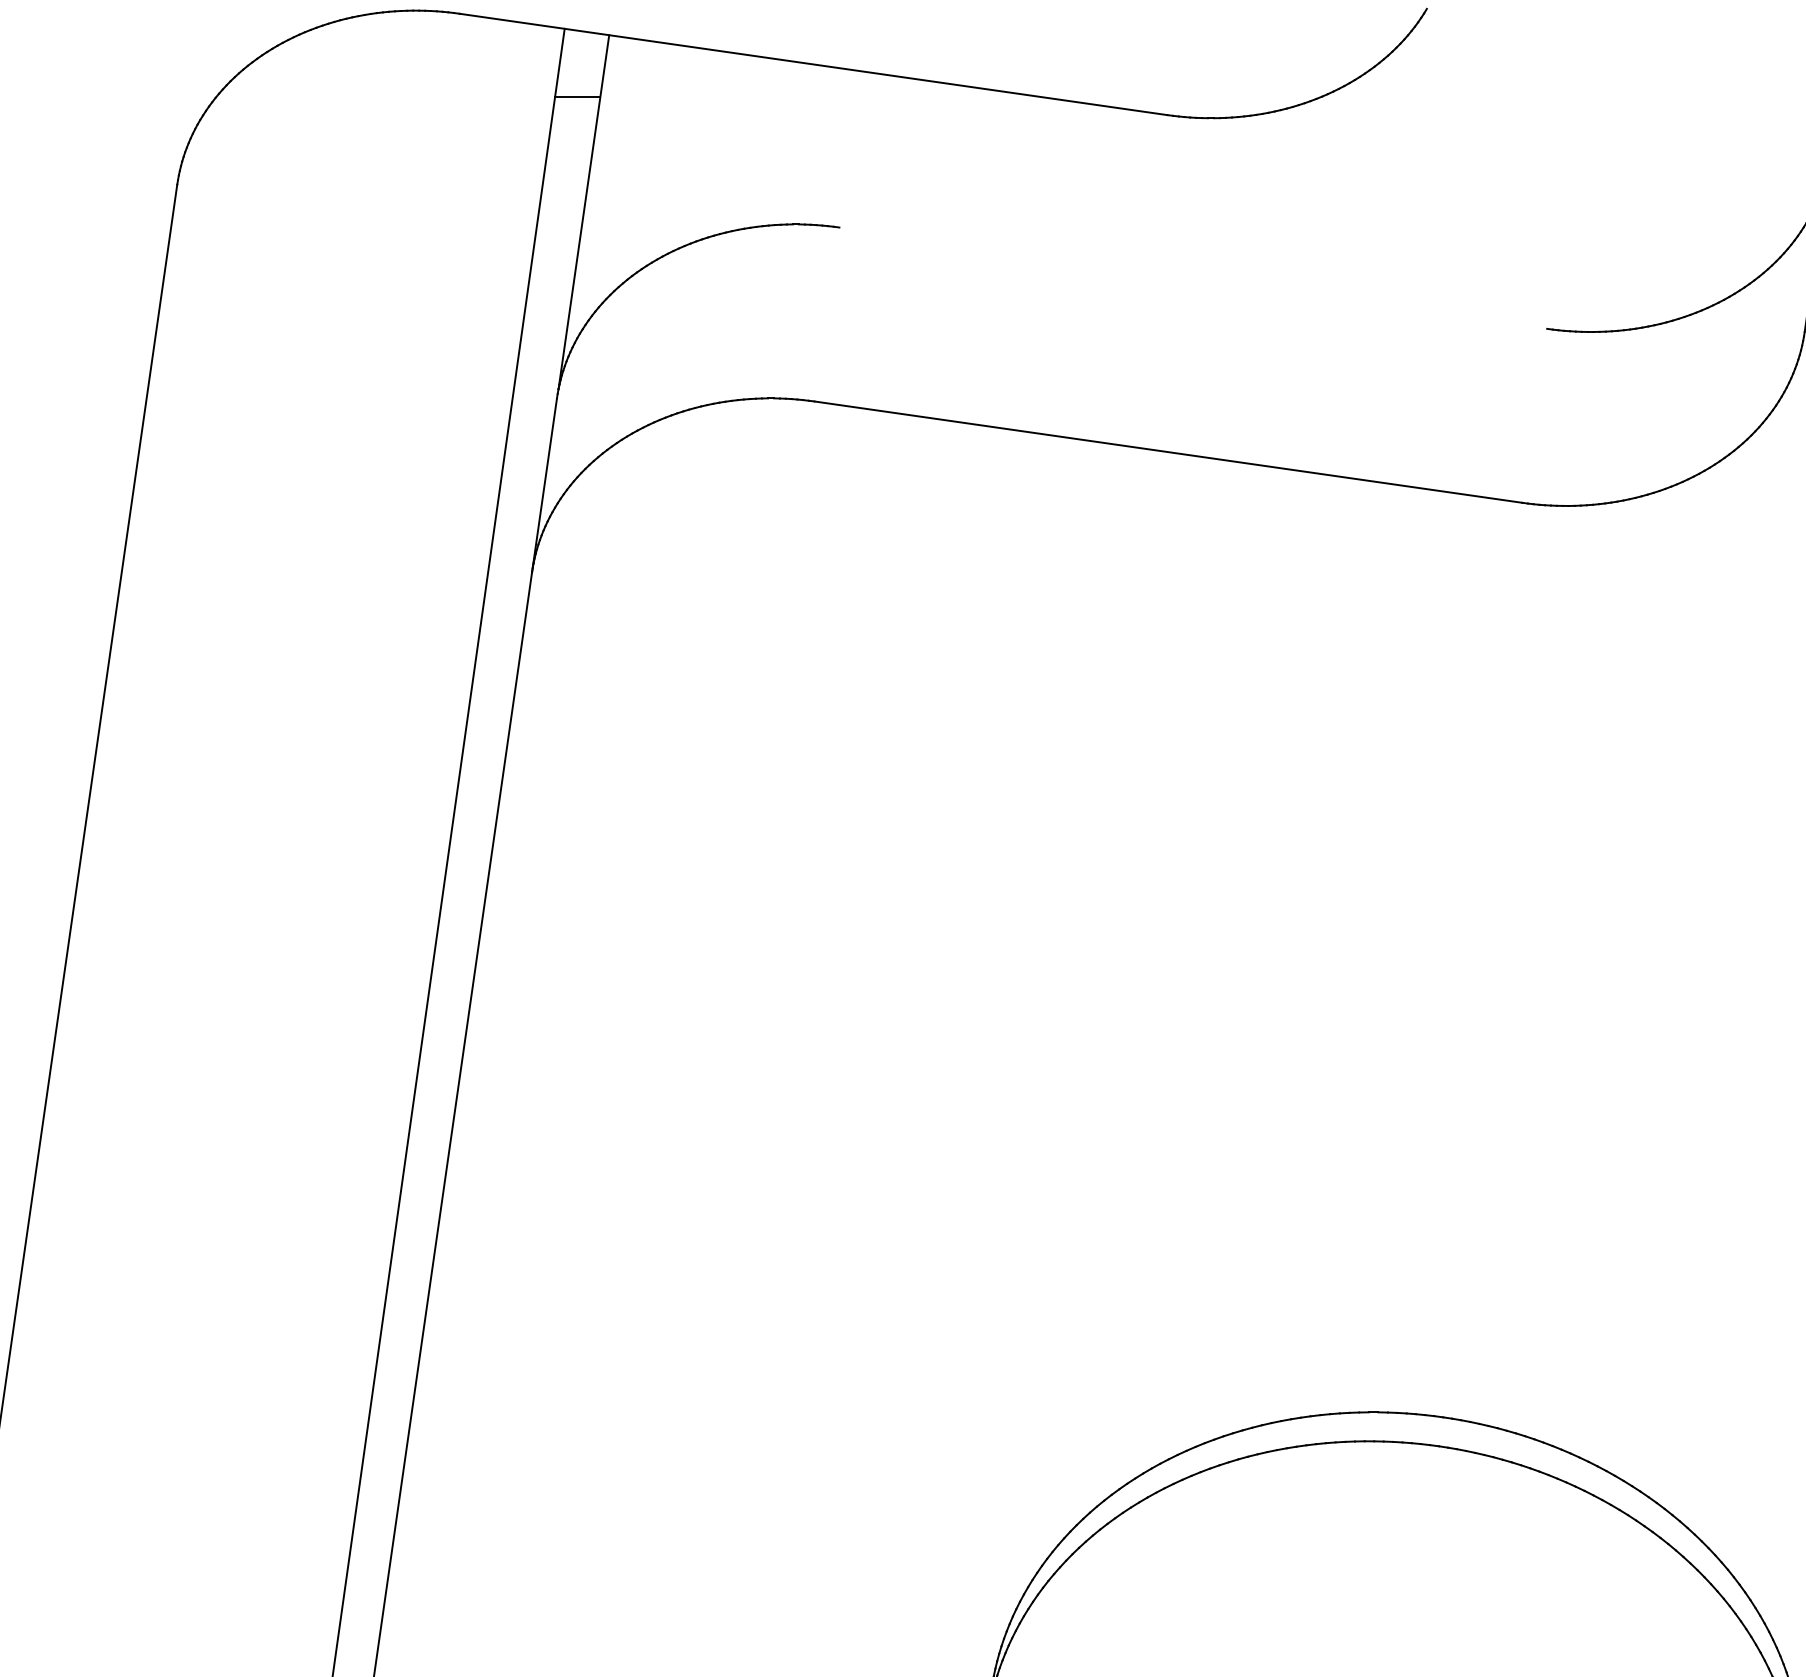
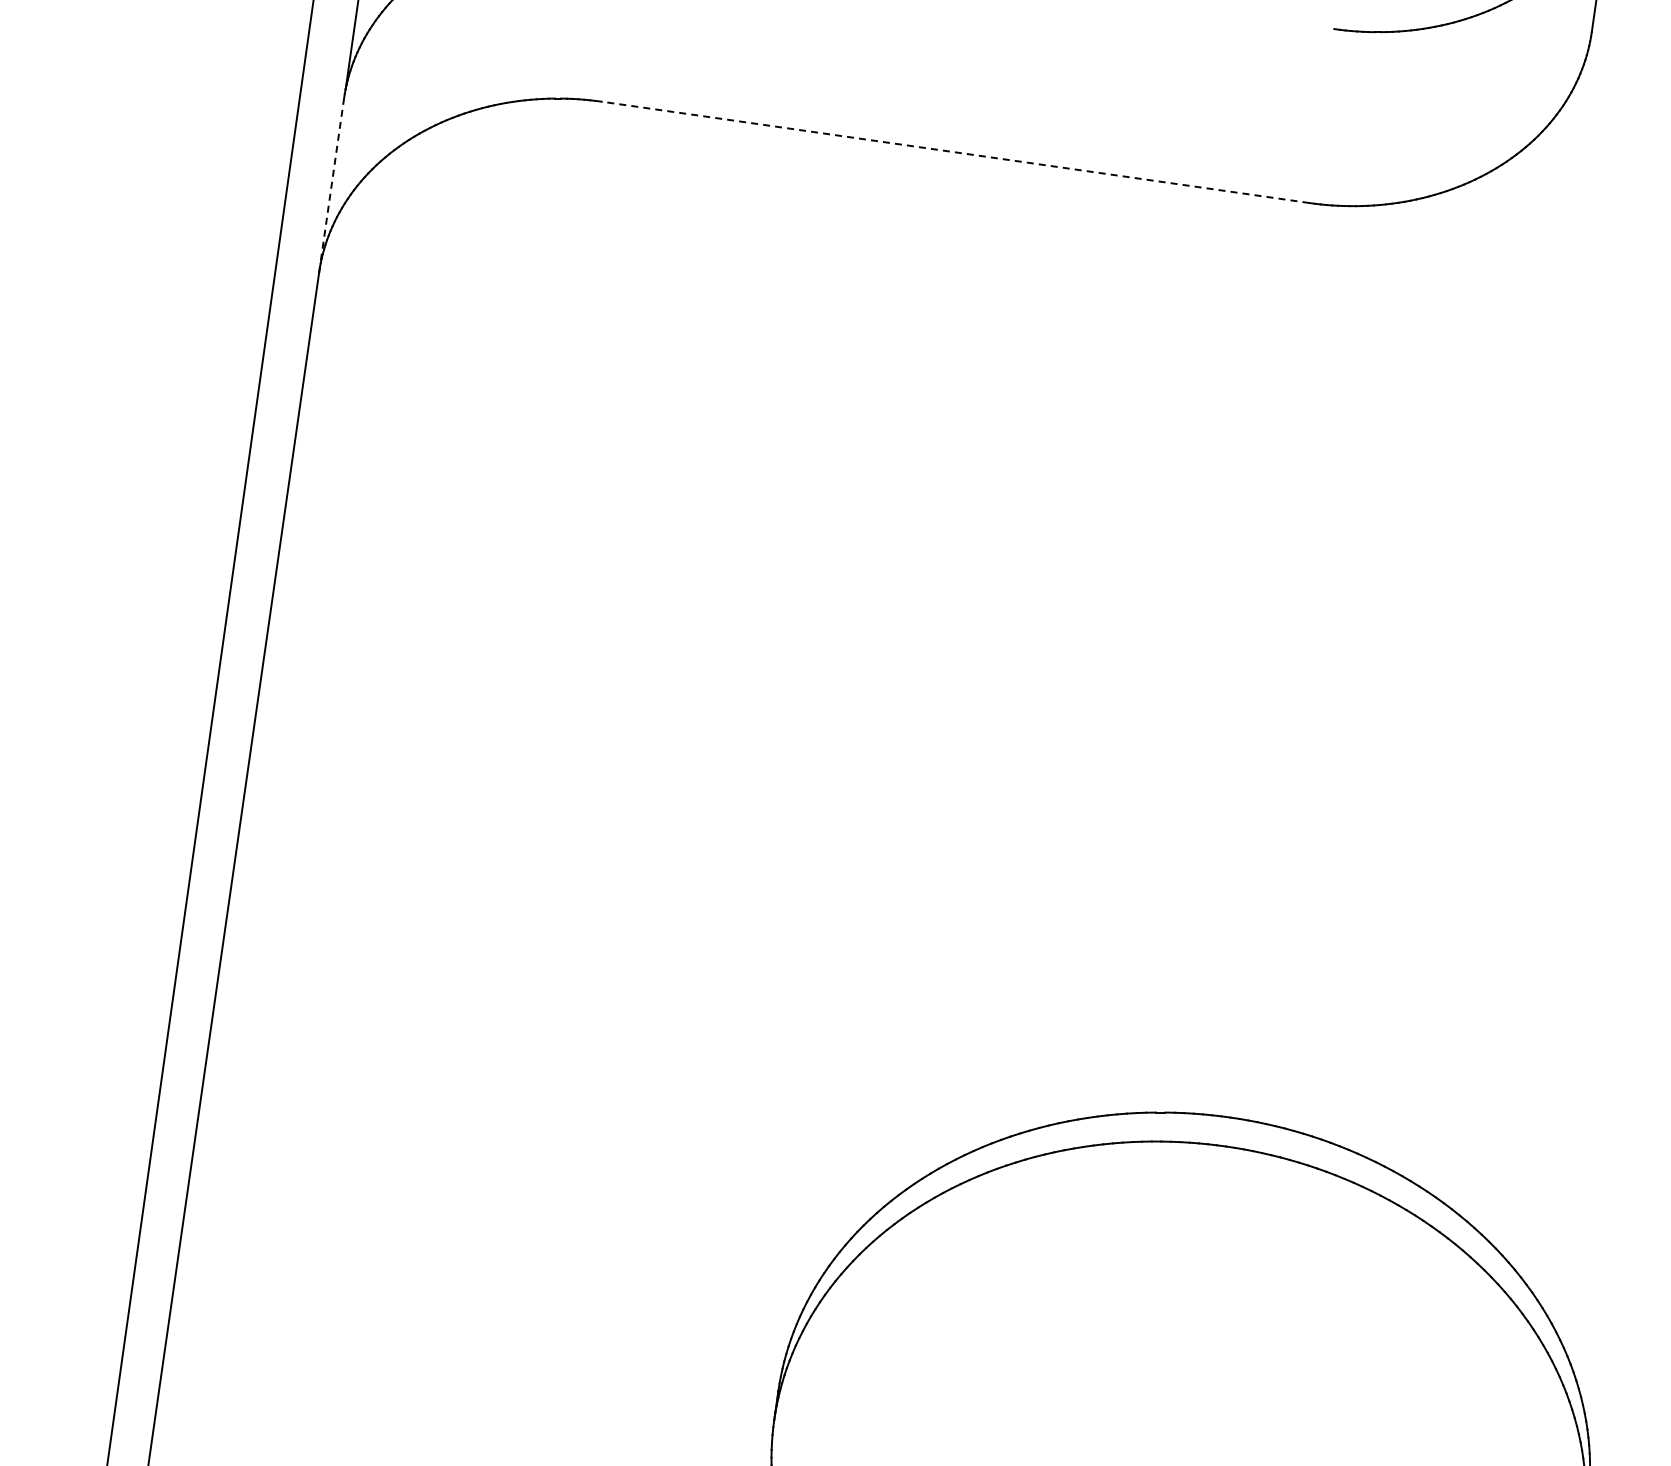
line: (1168, 452) -> (955, 152), solid -> dashed
line: (544, 485) -> (331, 185), solid -> dashed

